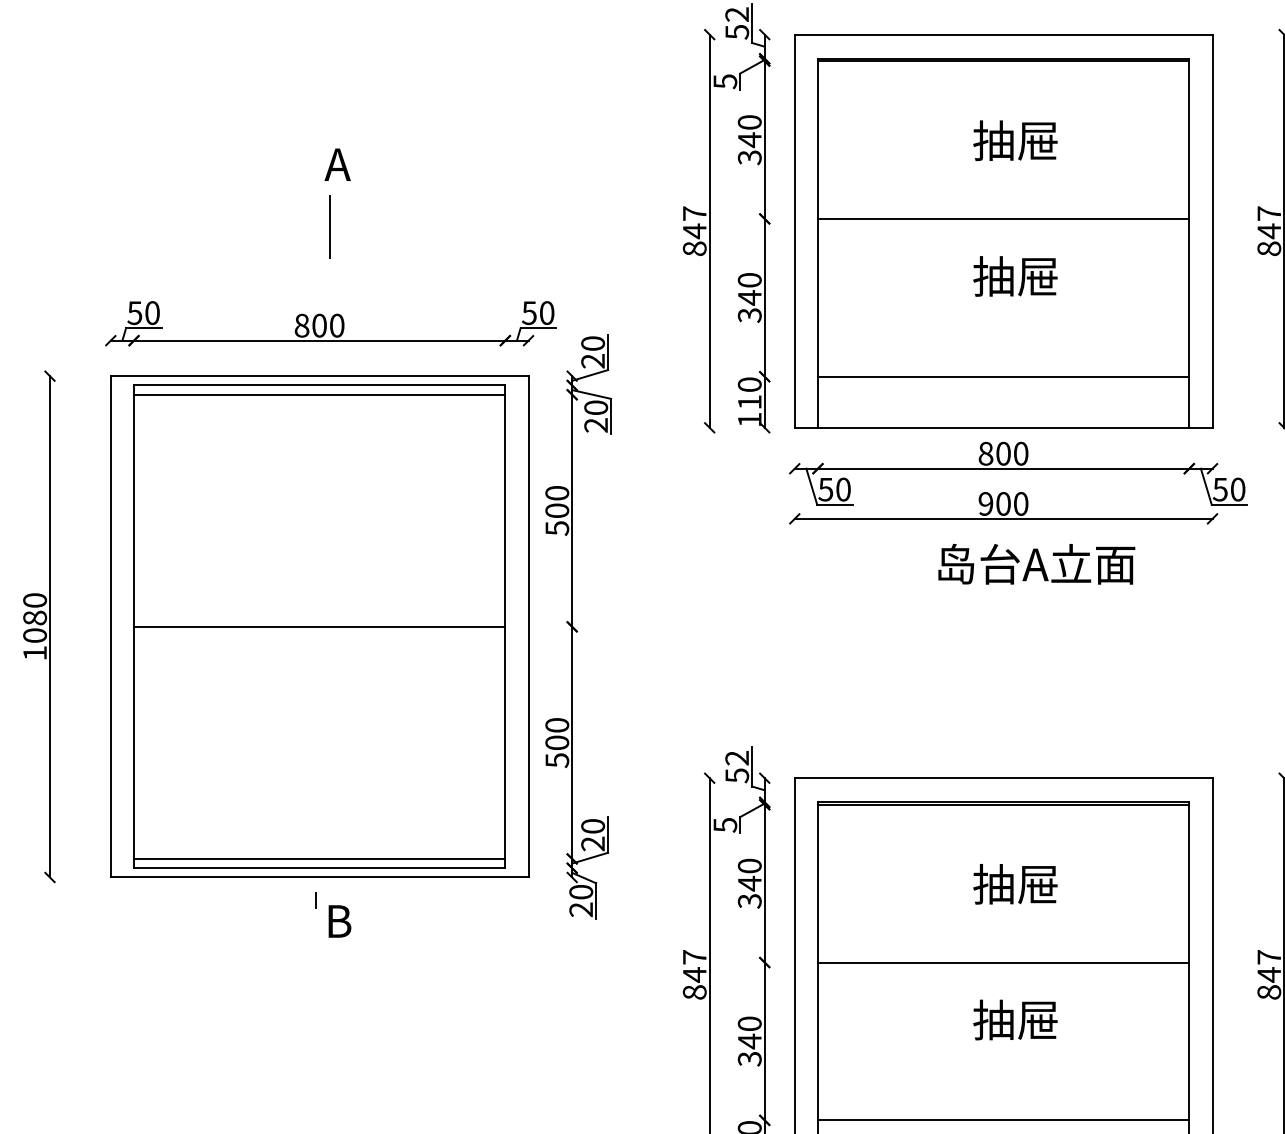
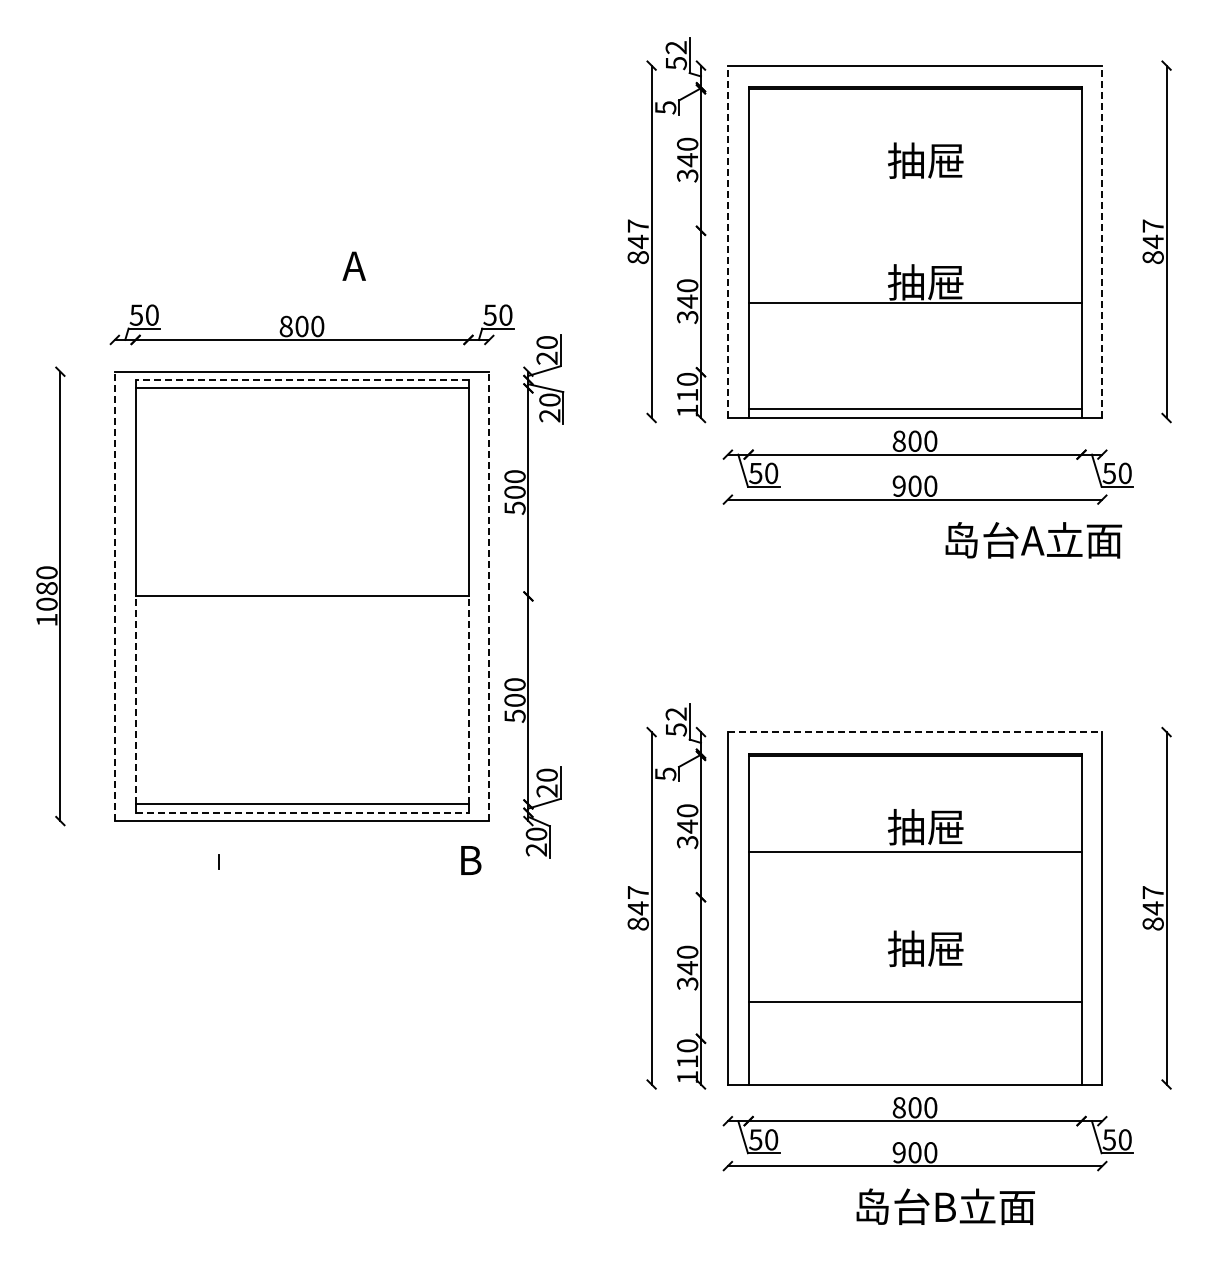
text: (336, 163) -> (353, 265), moved
line: (1002, 218) -> (914, 302), moved
line: (330, 227) -> (311, 238), removed
line: (794, 230) -> (727, 241), solid -> dashed
line: (1212, 230) -> (1102, 241), solid -> dashed
line: (1002, 377) -> (914, 409), moved
line: (319, 385) -> (301, 380), solid -> dashed
text: (1036, 564) -> (1033, 540), moved
line: (110, 626) -> (114, 596), solid -> dashed
line: (528, 626) -> (489, 596), solid -> dashed
line: (133, 741) -> (135, 699), solid -> dashed
line: (505, 741) -> (468, 699), solid -> dashed
line: (1004, 778) -> (915, 732), solid -> dashed
line: (320, 867) -> (302, 812), solid -> dashed
line: (315, 900) -> (218, 861), moved
text: (340, 921) -> (471, 860), moved
line: (1002, 962) -> (914, 852), moved
line: (1002, 1120) -> (914, 1001), moved

